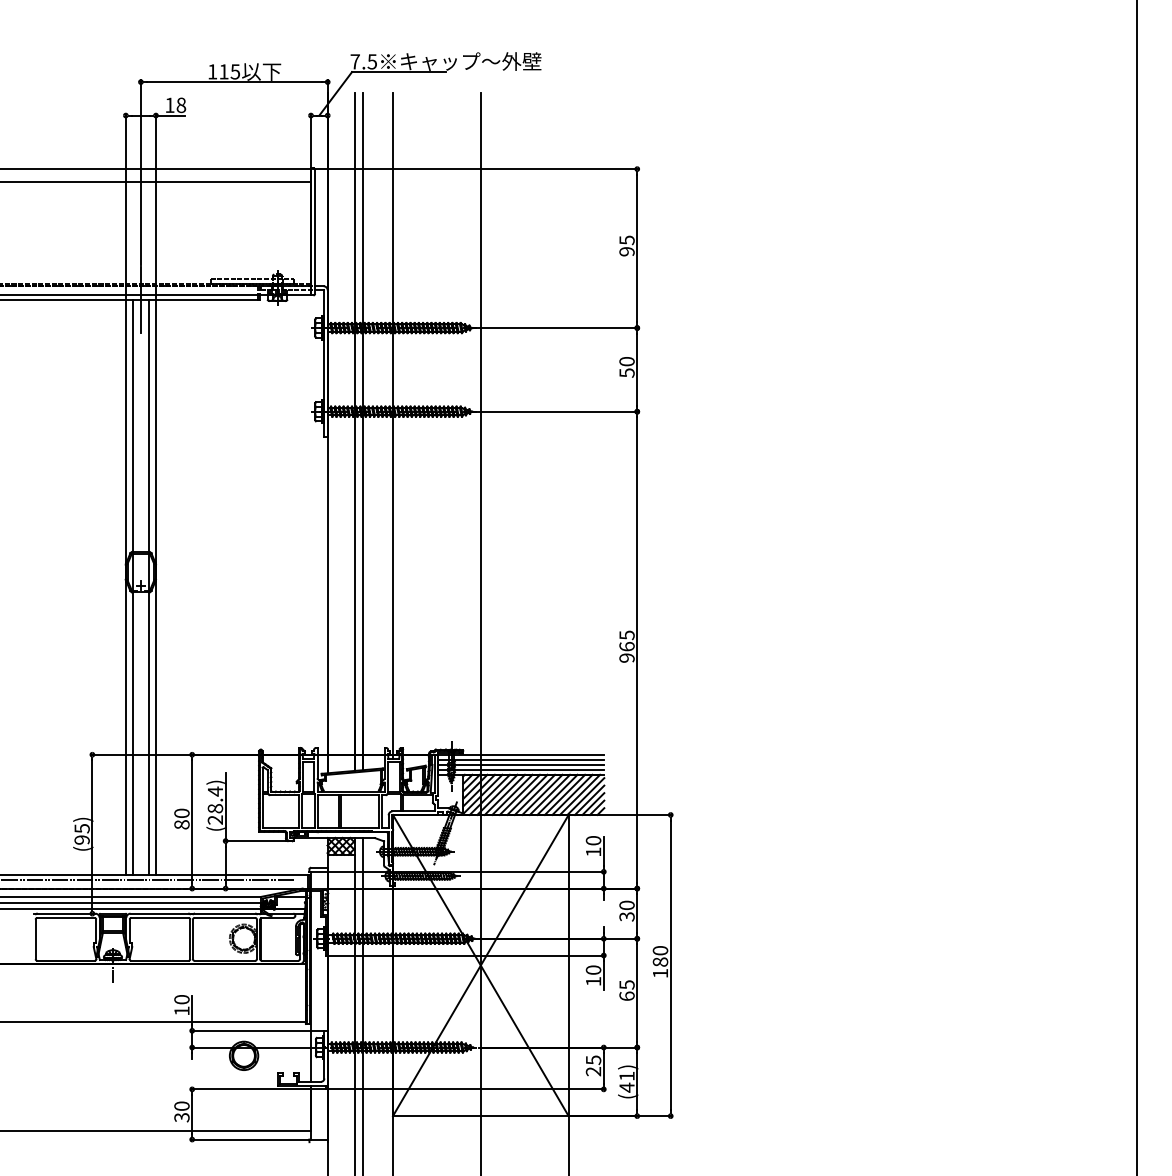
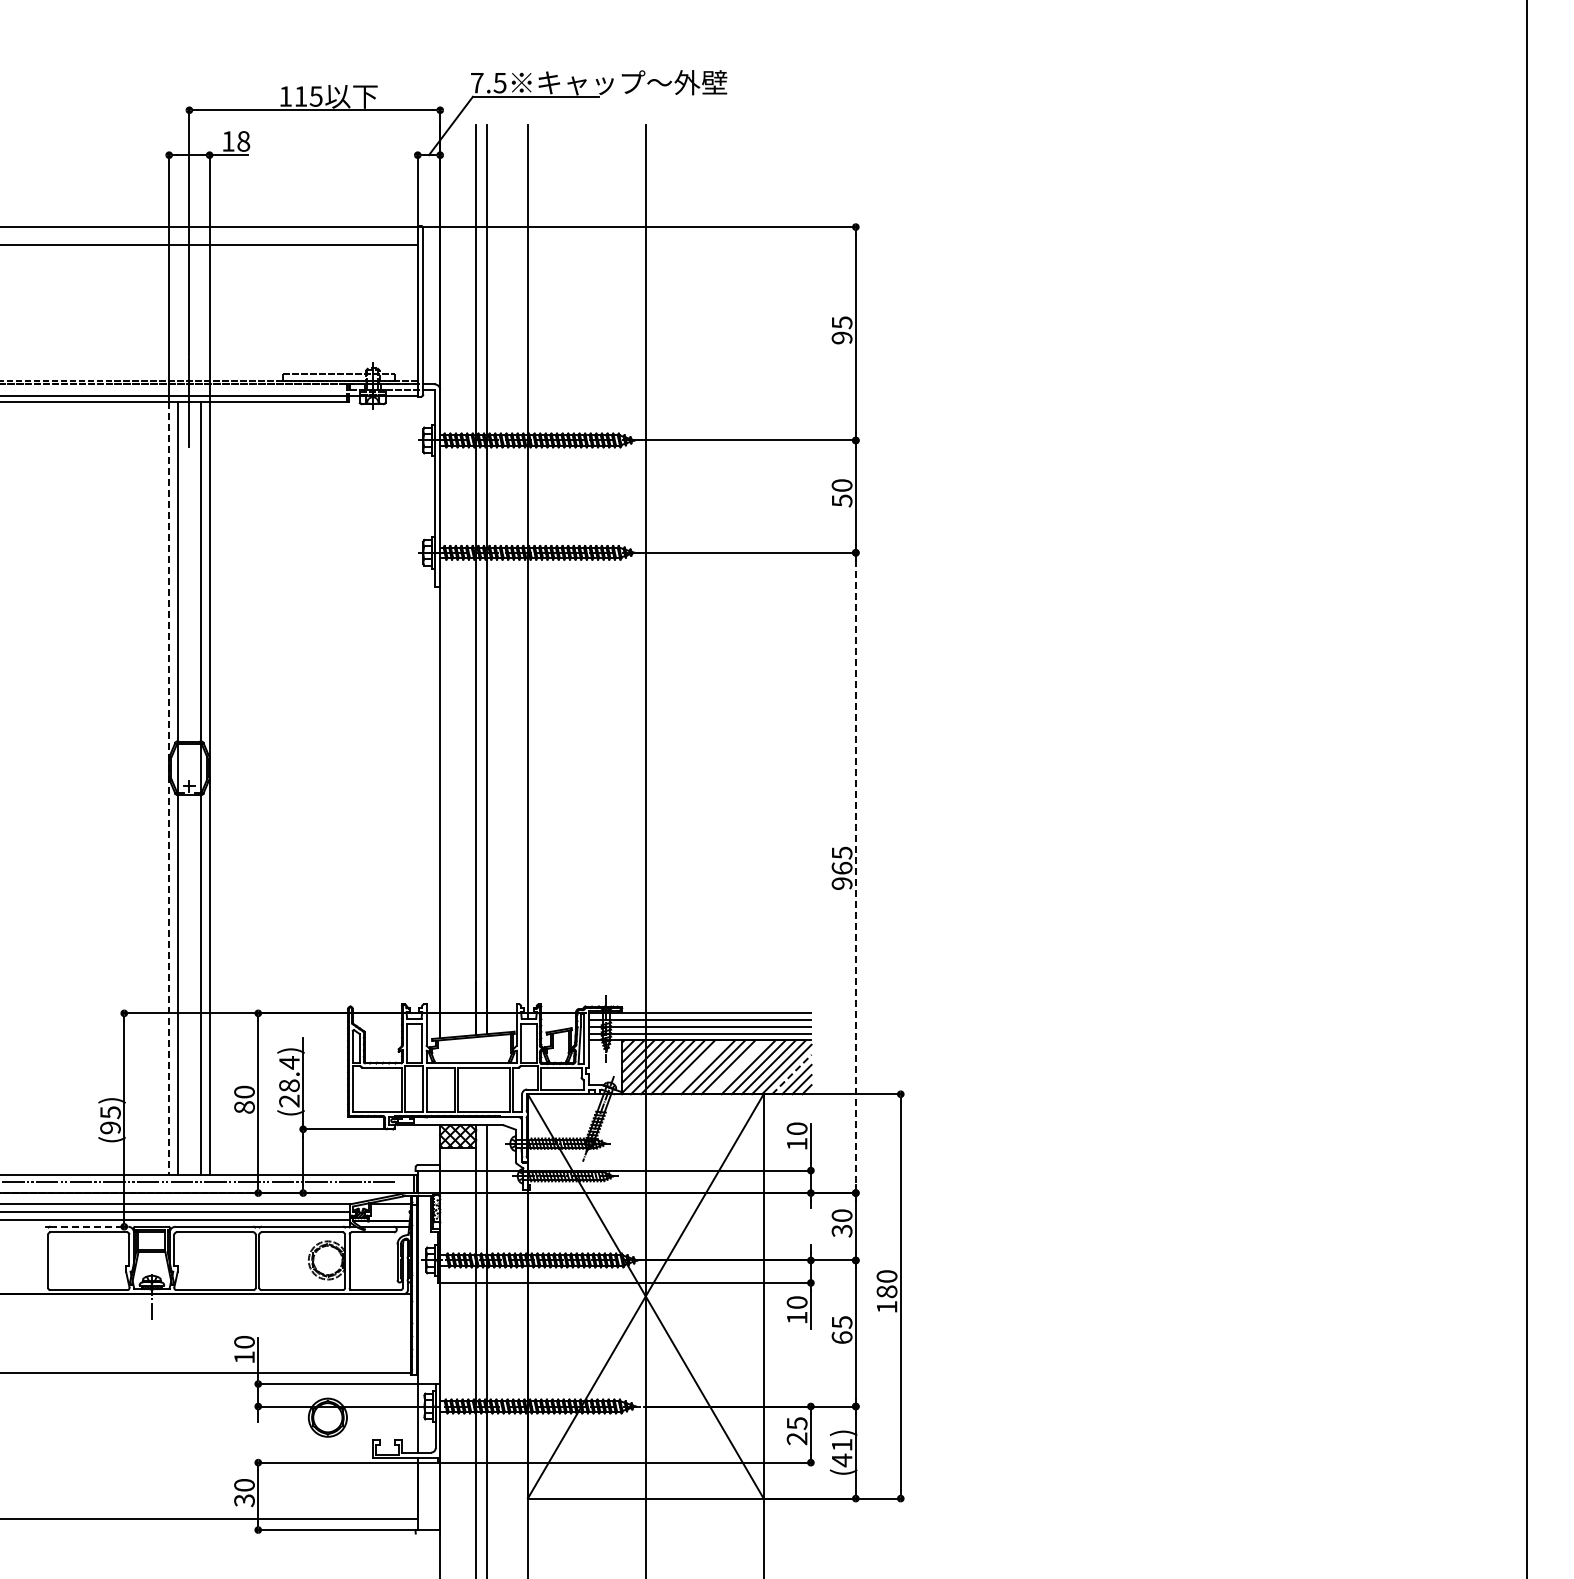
line: (126, 588) -> (169, 789), solid -> dashed
line: (637, 650) -> (855, 873), solid -> dashed
line: (520, 795) -> (698, 1067), removed
line: (549, 795) -> (738, 1067), removed
line: (589, 800) -> (791, 1074), solid -> dashed
line: (66, 913) -> (89, 1226), solid -> dashed

